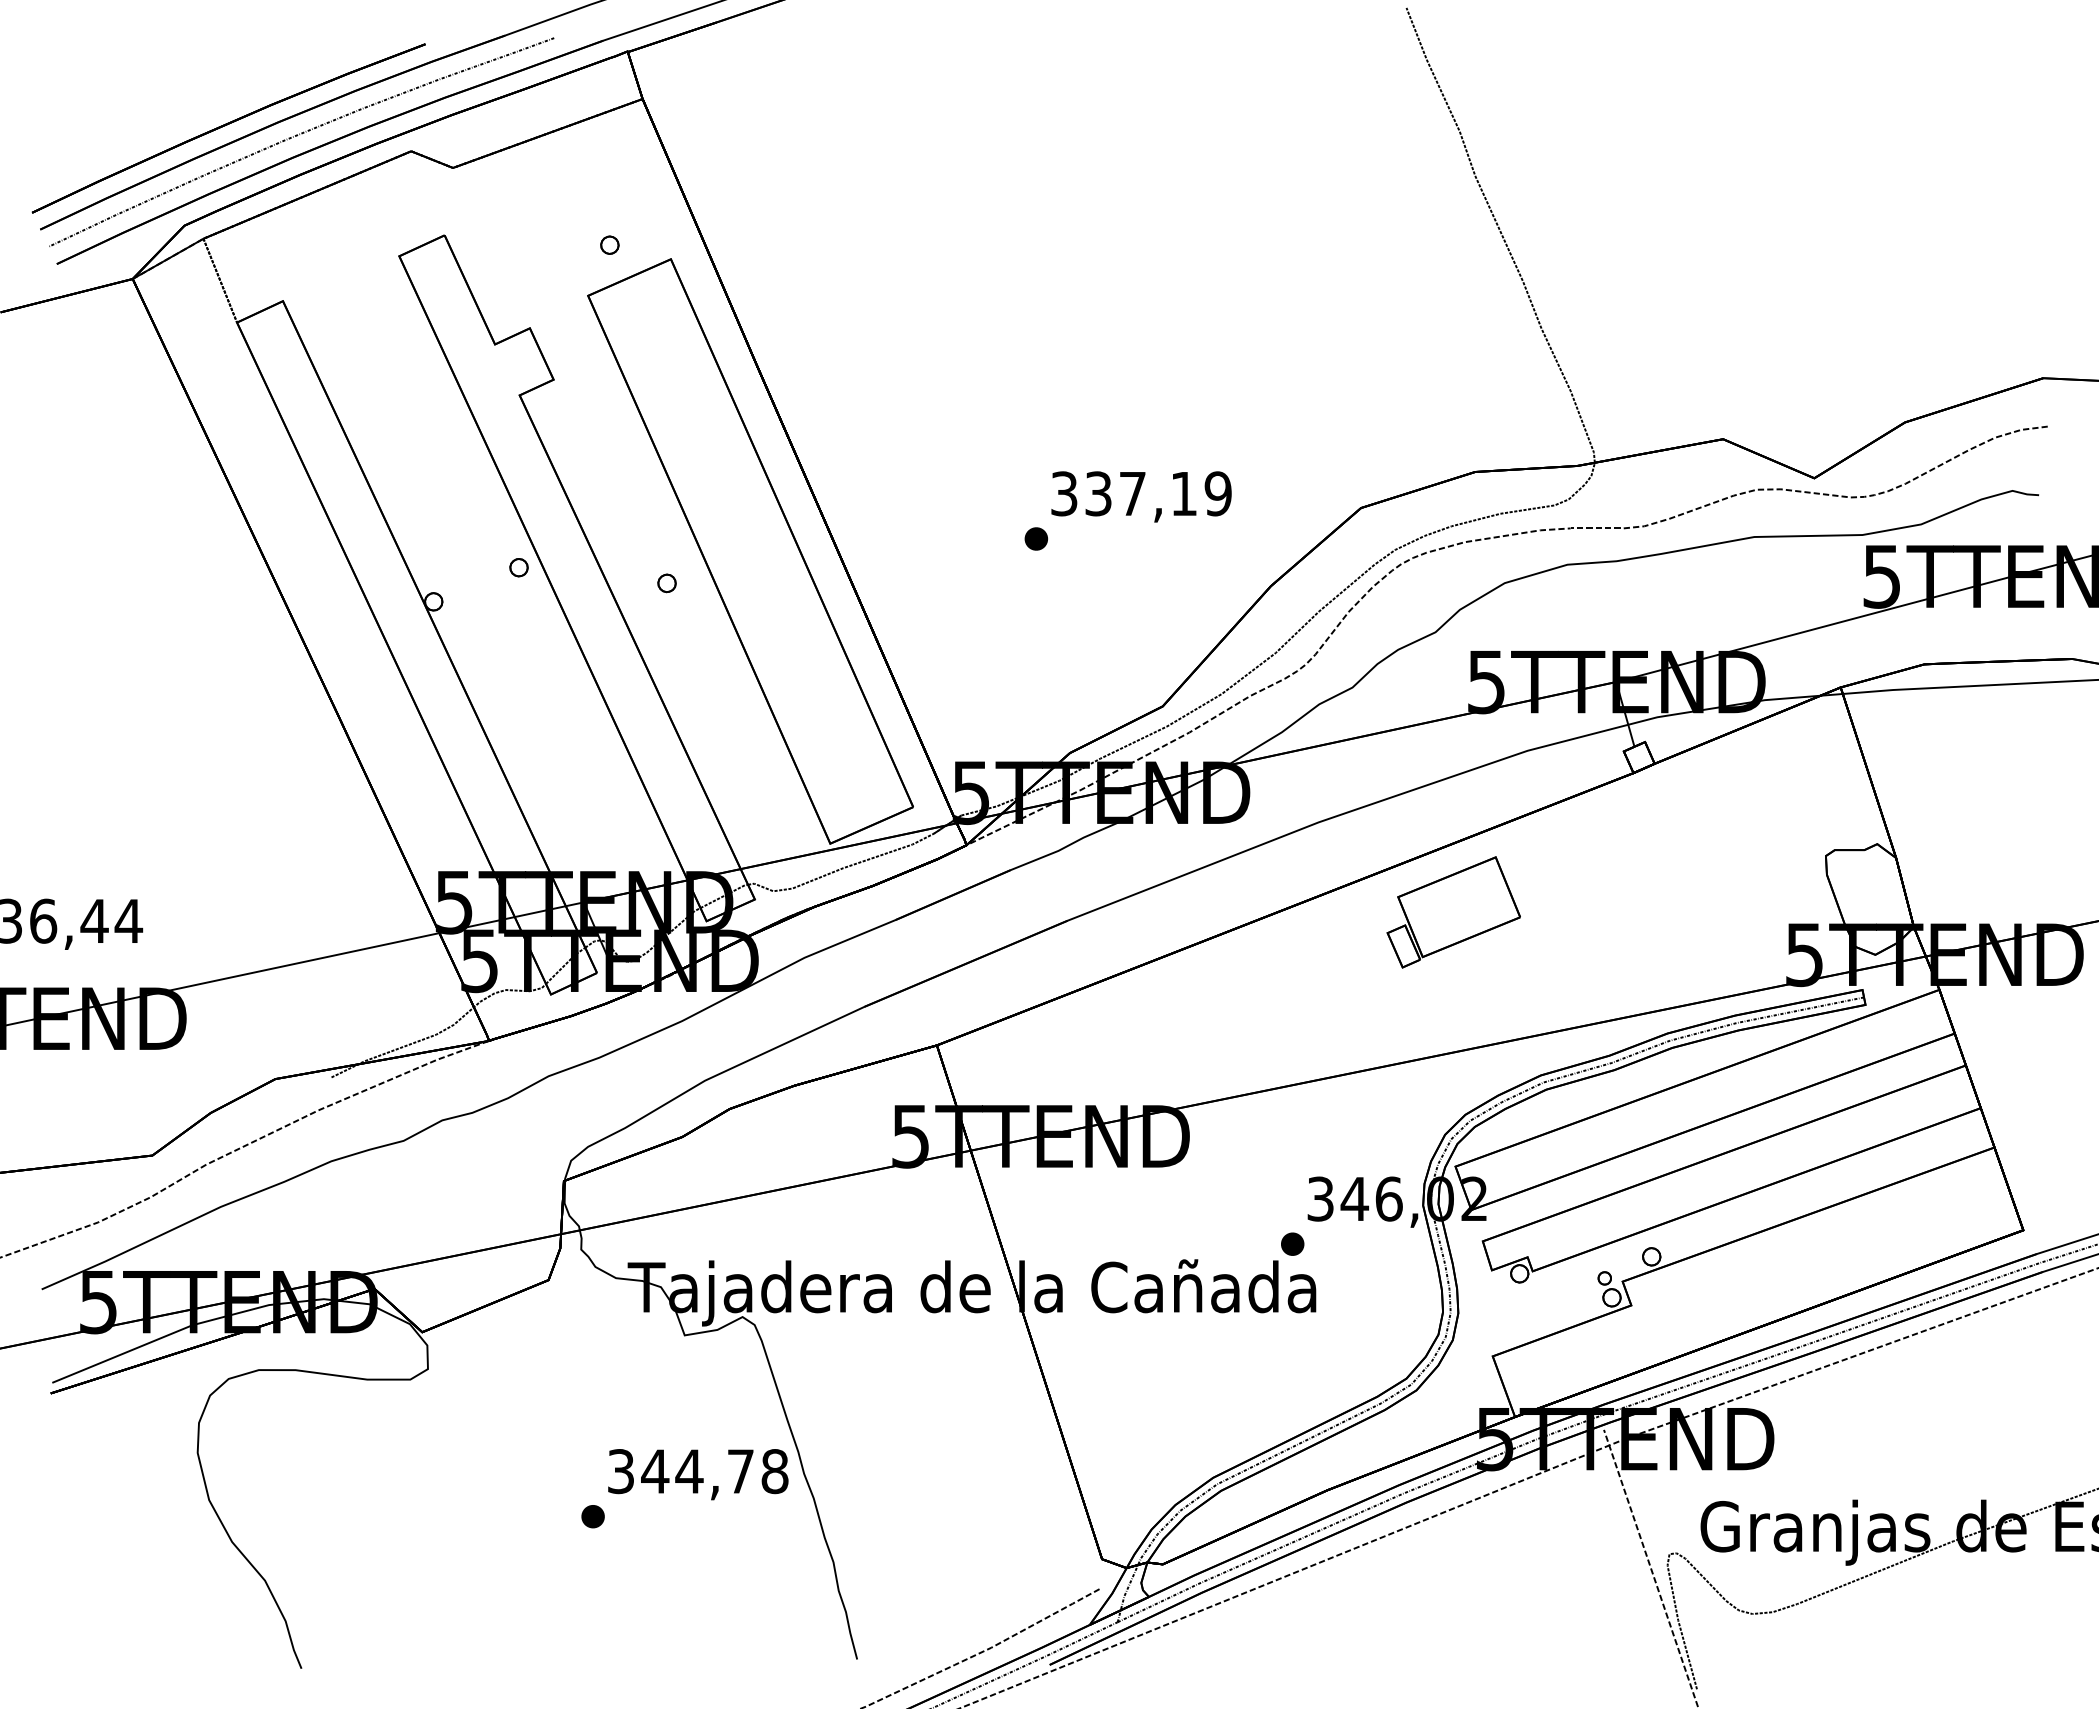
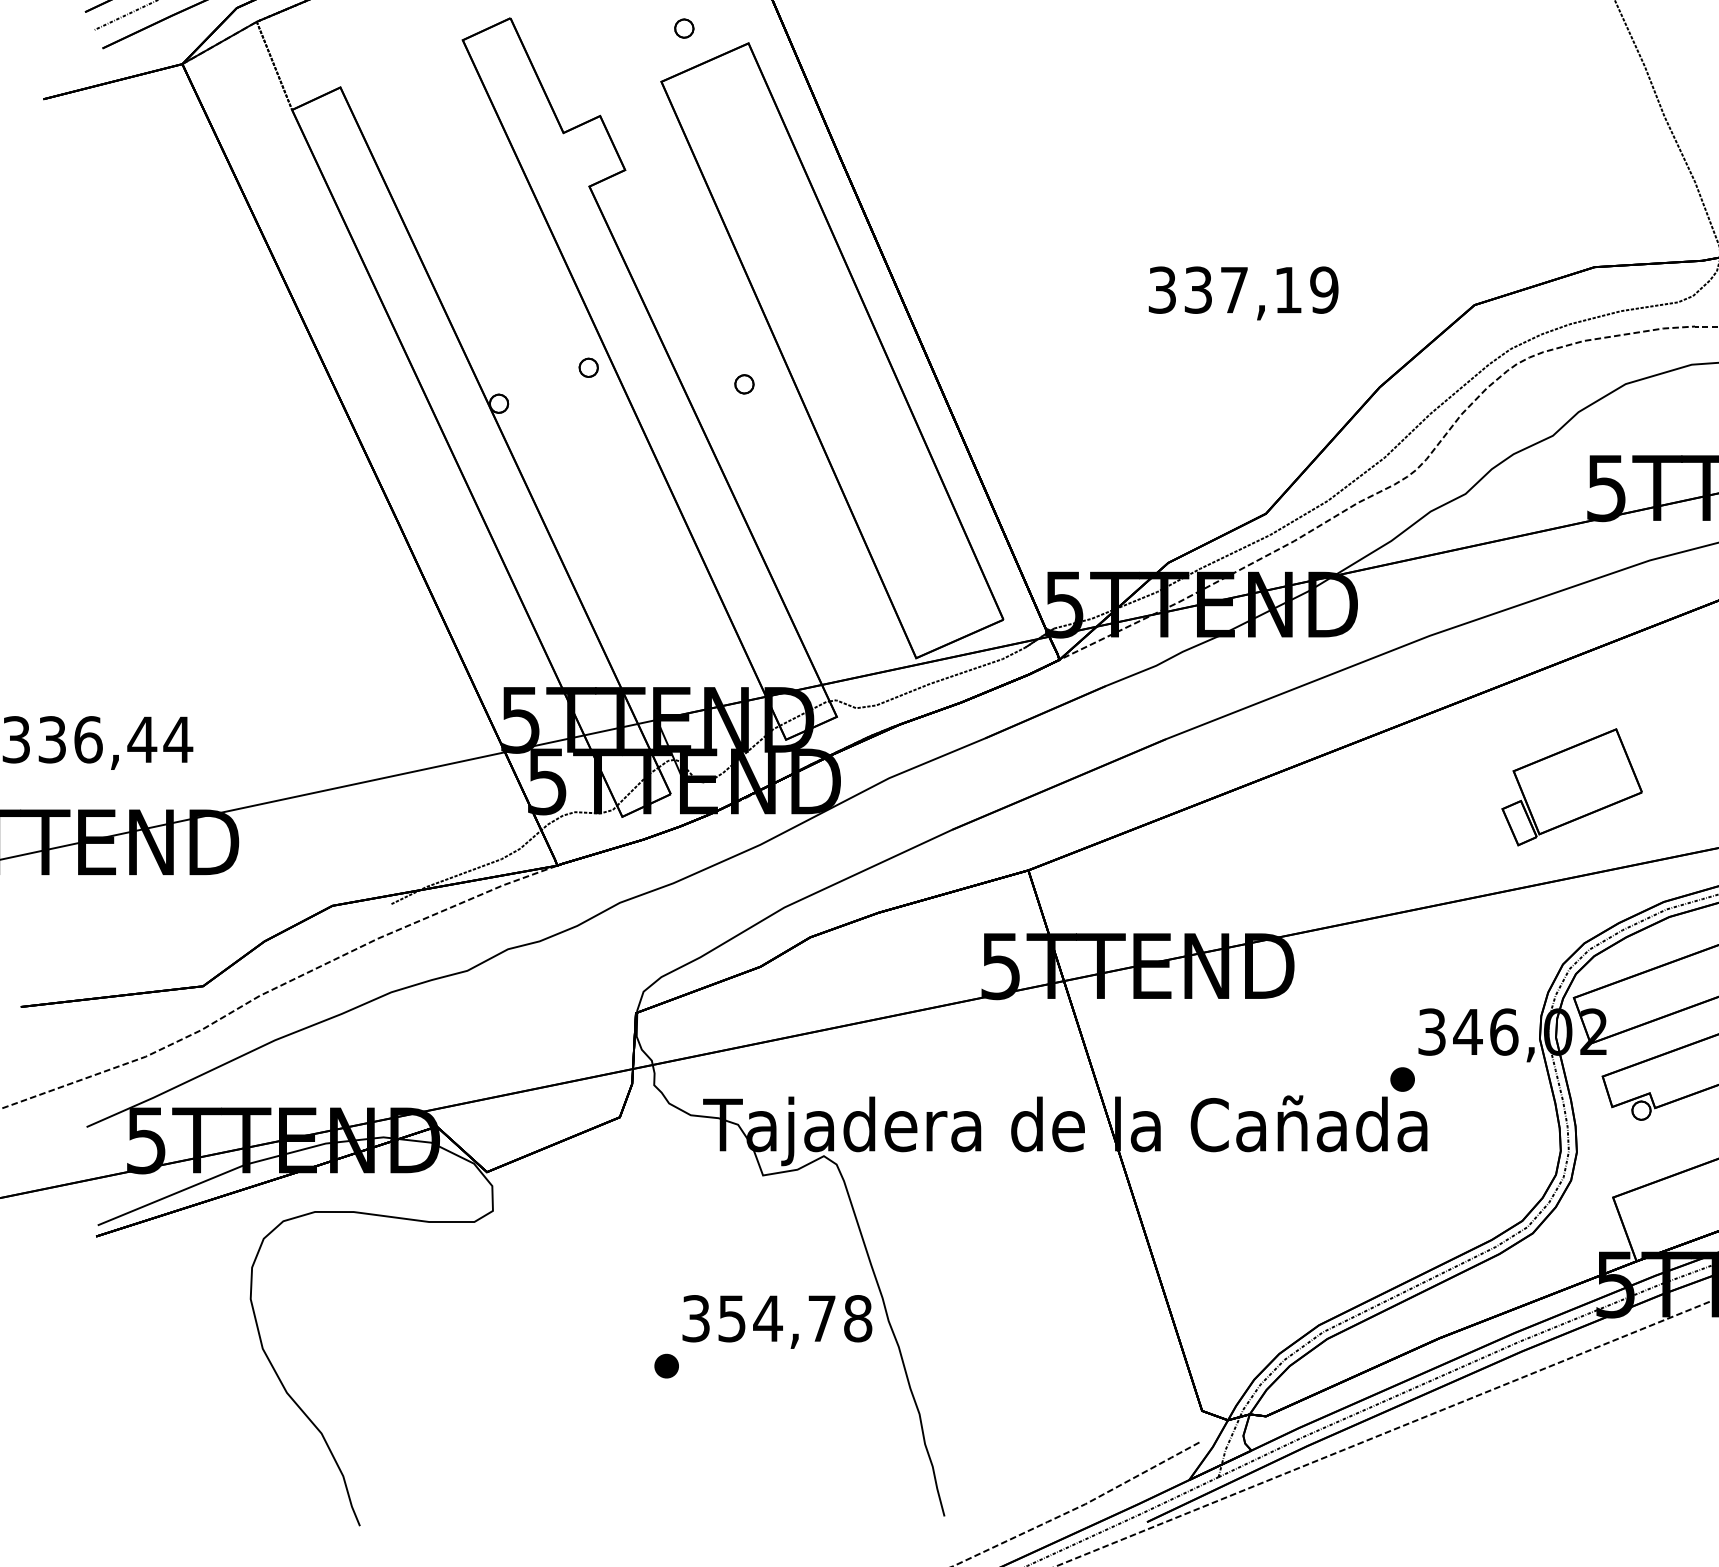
part: (1036, 538) -> (1133, 337), removed
part: (1453, 912) -> (1571, 787), moved
text: (655, 1471) -> (732, 1318), 344,78 -> 354,78

